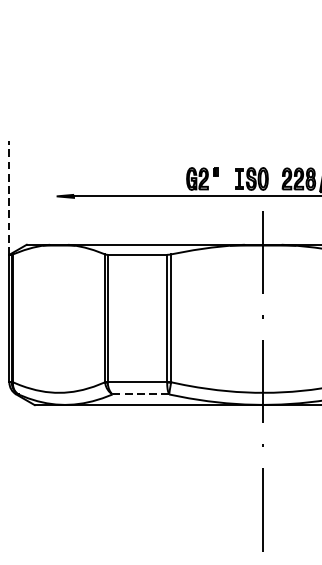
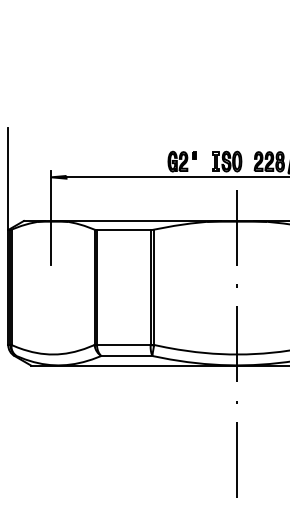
line: (9, 197) -> (8, 178), dashed -> solid
line: (56, 240) -> (50, 217), added
line: (140, 395) -> (126, 356), dashed -> solid

